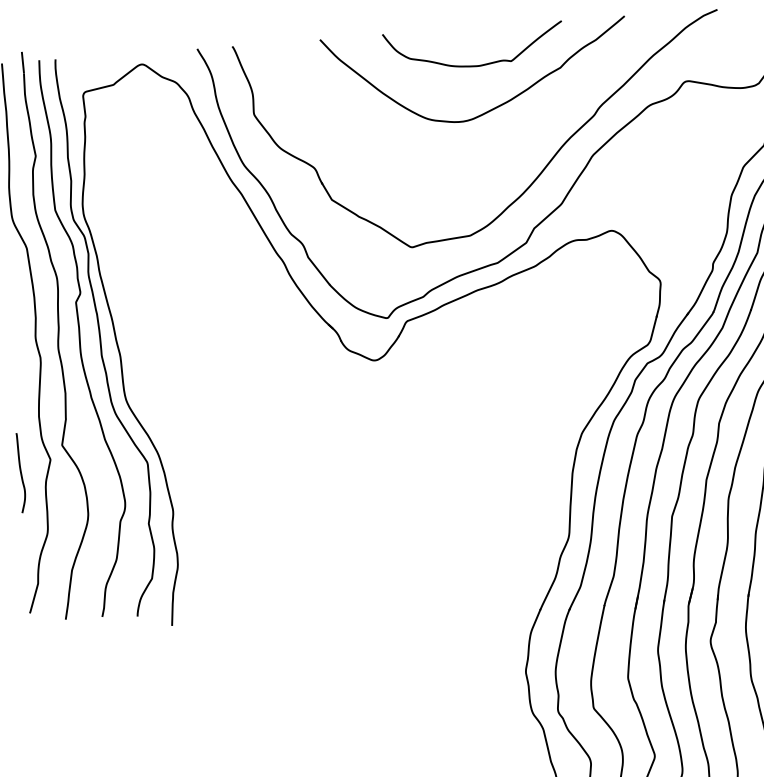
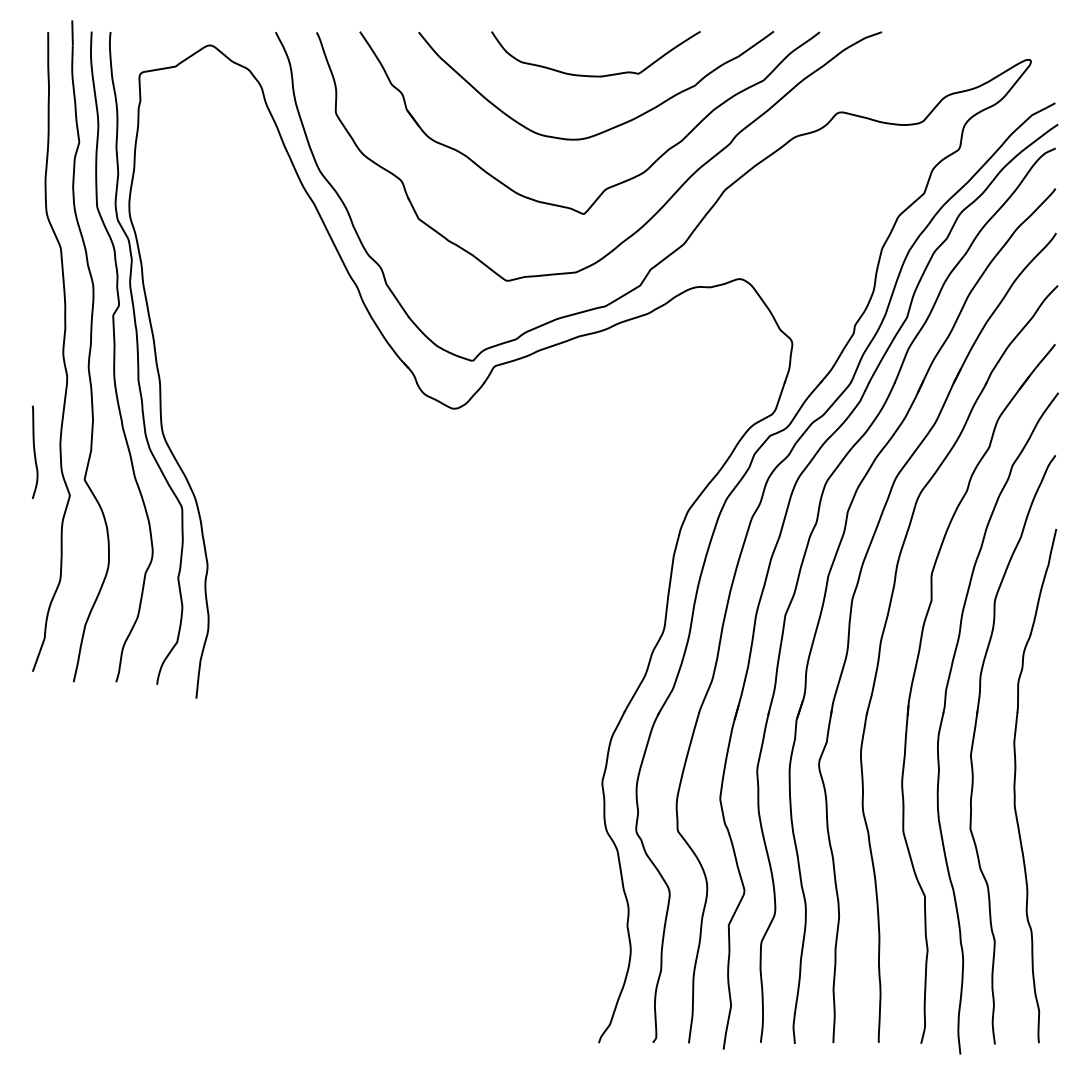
part: (499, 156) -> (616, 183), added
curve: (20, 472) -> (34, 451), moved

